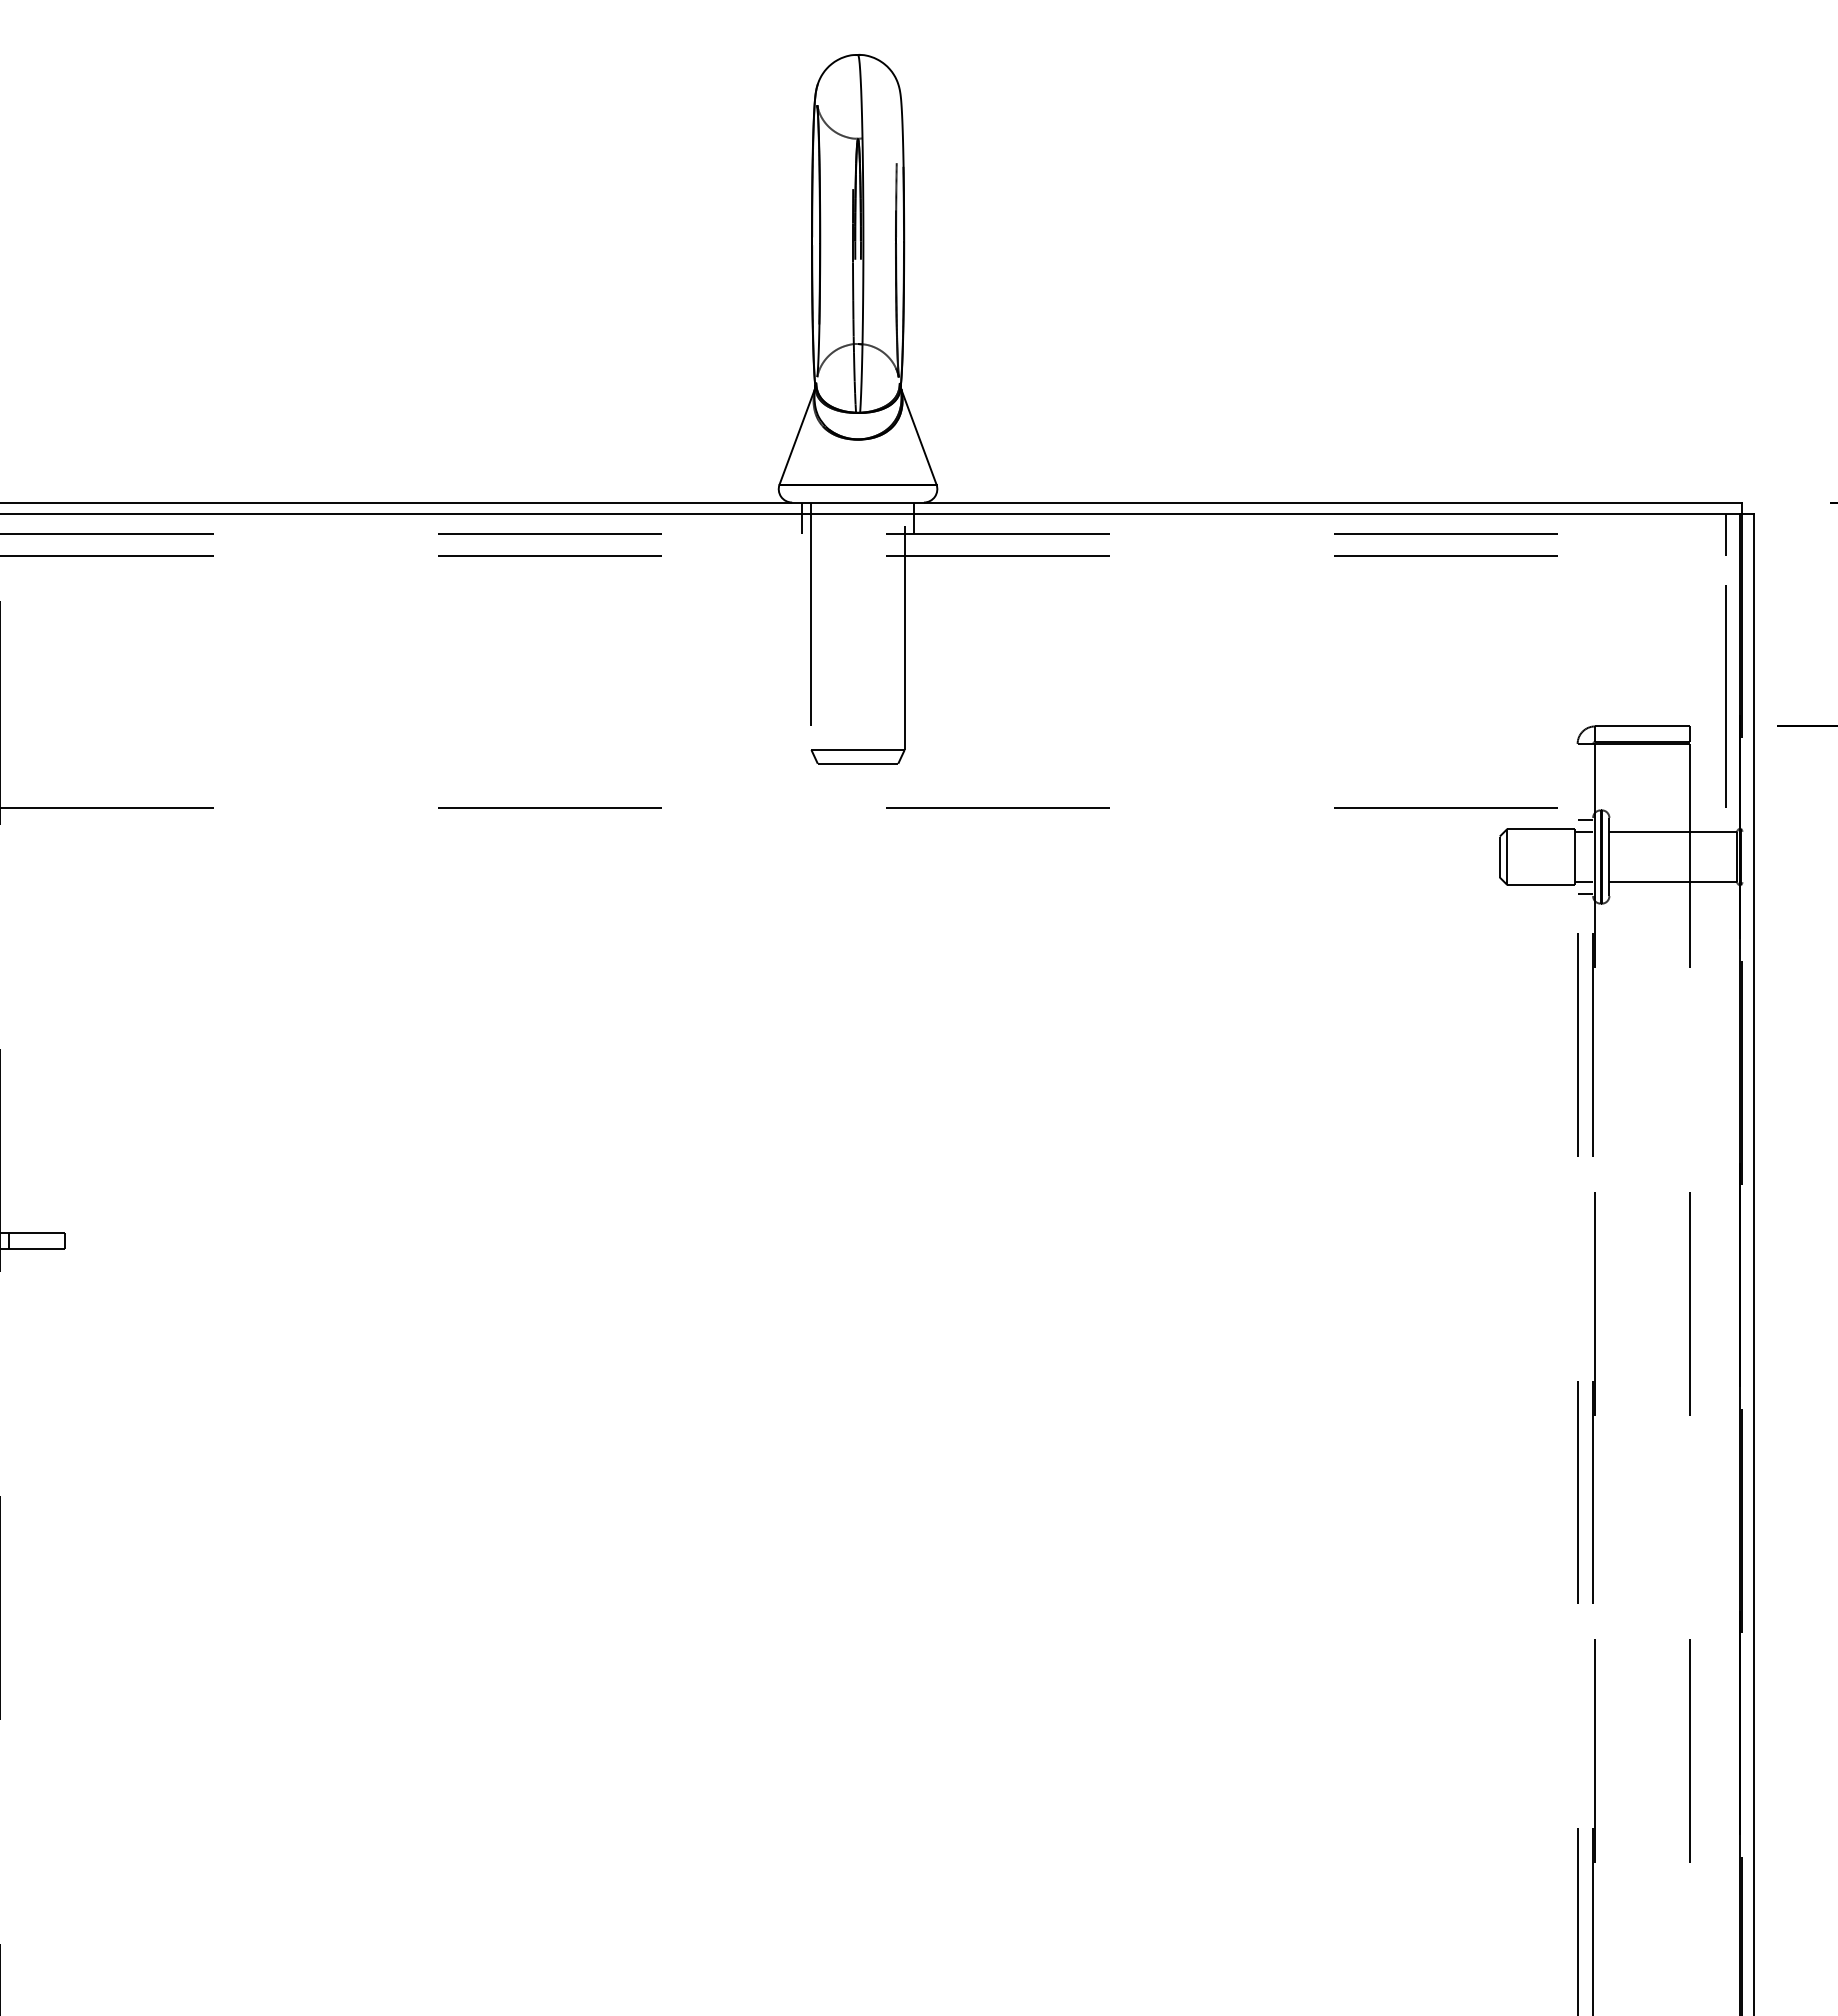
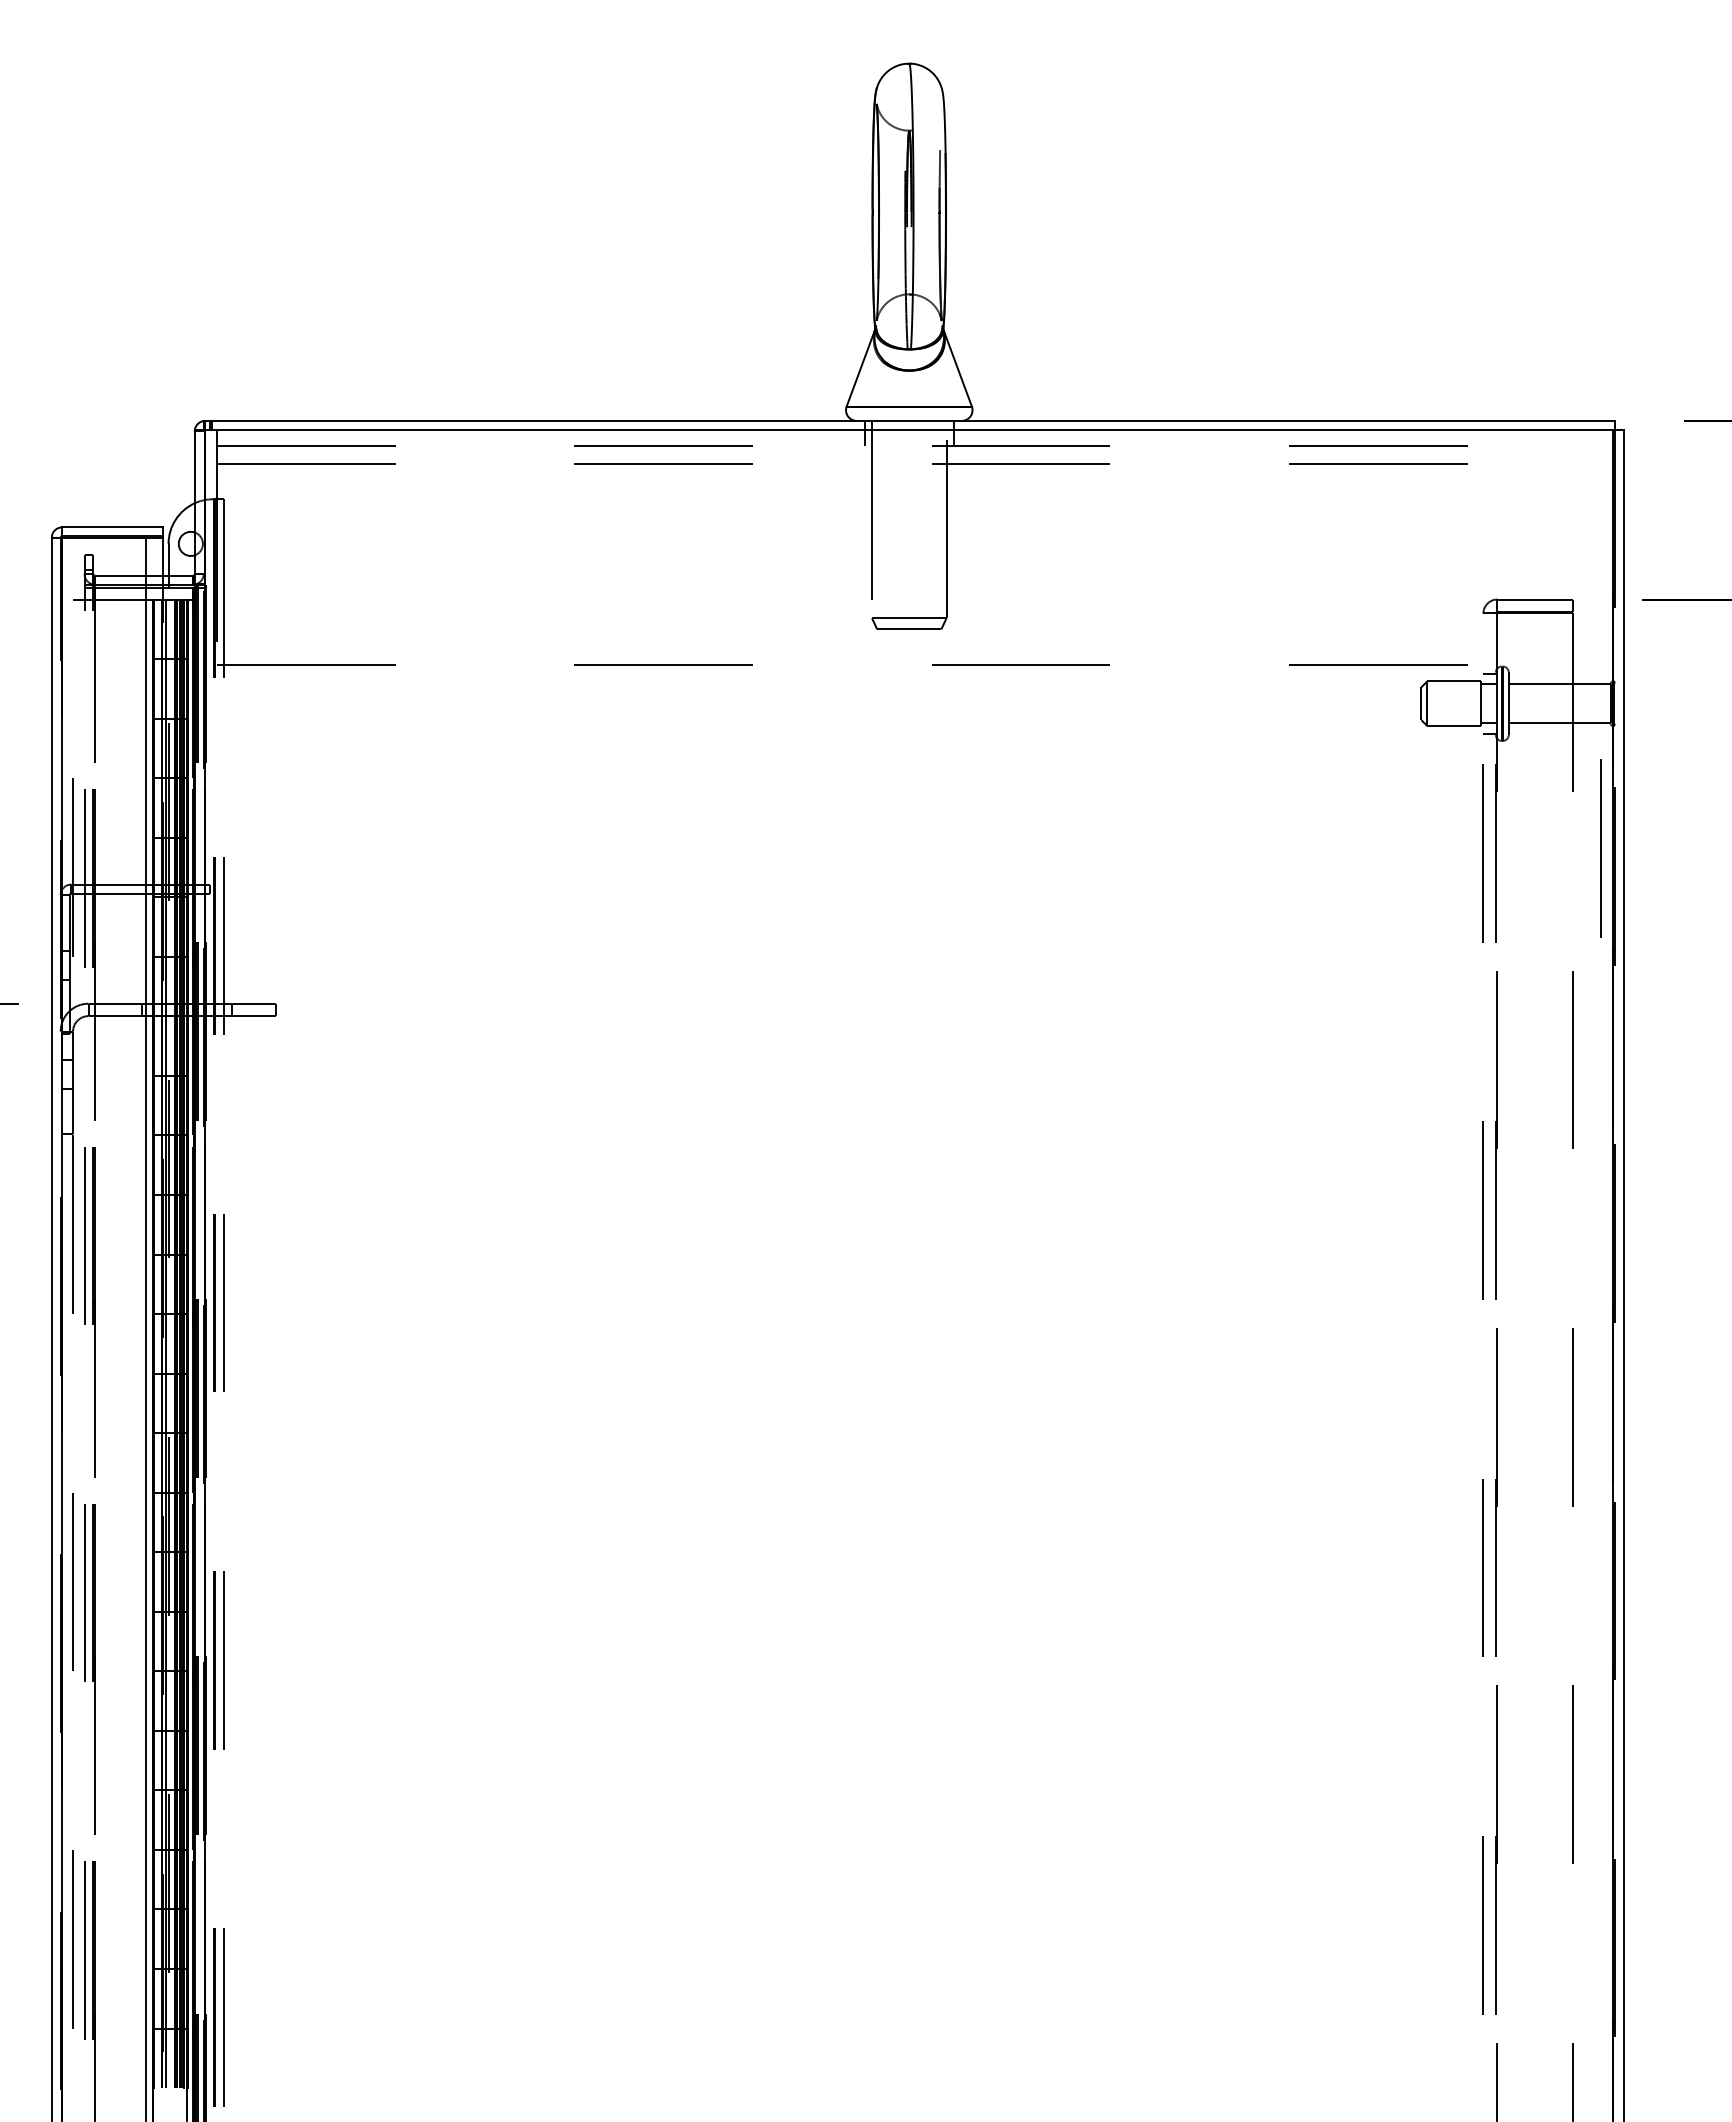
line: (1725, 534) -> (1601, 446), removed
line: (1724, 696) -> (1600, 848), moved

